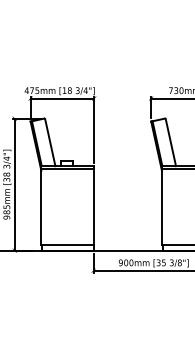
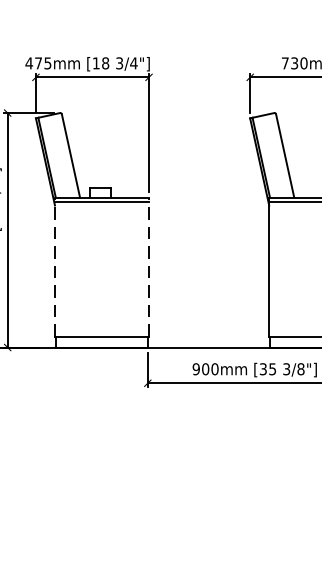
line: (41, 204) -> (55, 265), solid -> dashed
line: (94, 204) -> (149, 265), solid -> dashed

